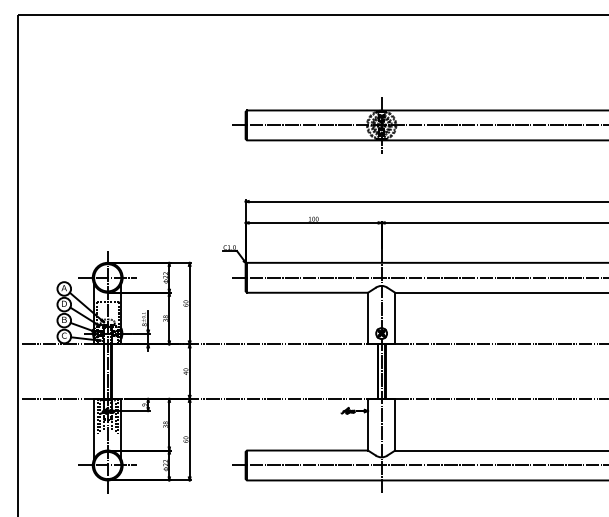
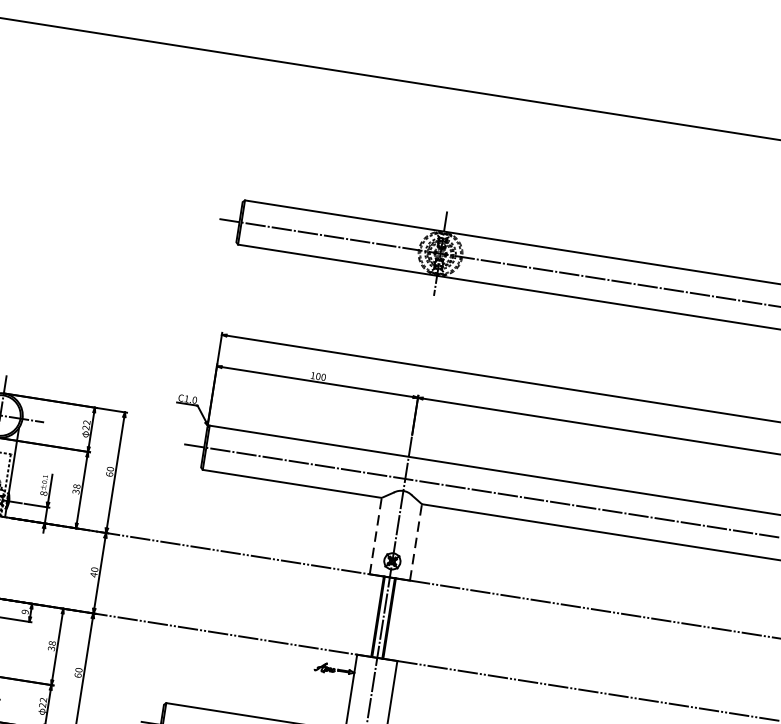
line: (368, 318) -> (376, 536), solid -> dashed
line: (395, 318) -> (416, 542), solid -> dashed

